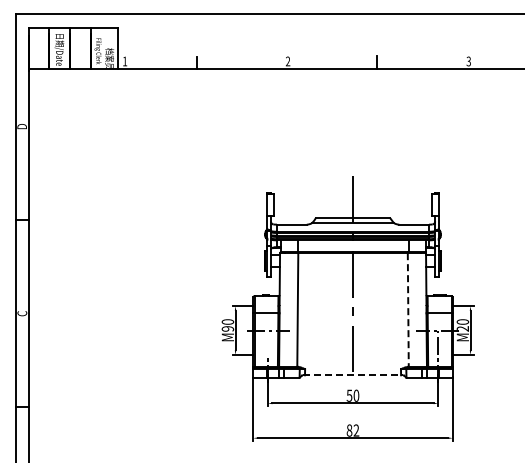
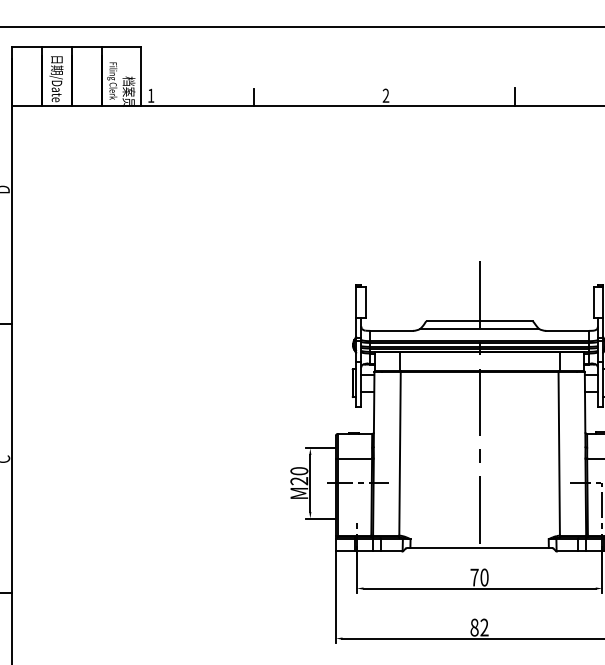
line: (408, 309) -> (559, 453), dashed -> solid
text: (228, 328) -> (300, 480), M90 -> M20
line: (353, 375) -> (480, 548), dashed -> solid
text: (349, 395) -> (474, 577), 50 -> 70

